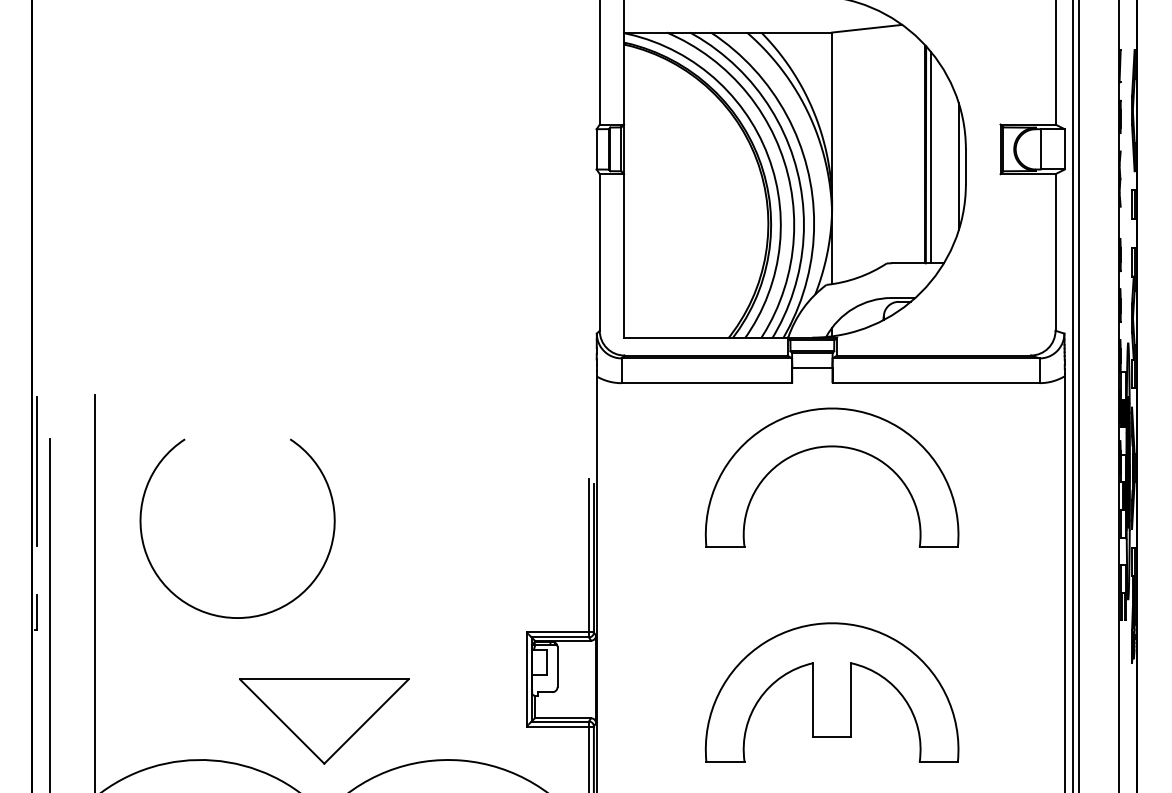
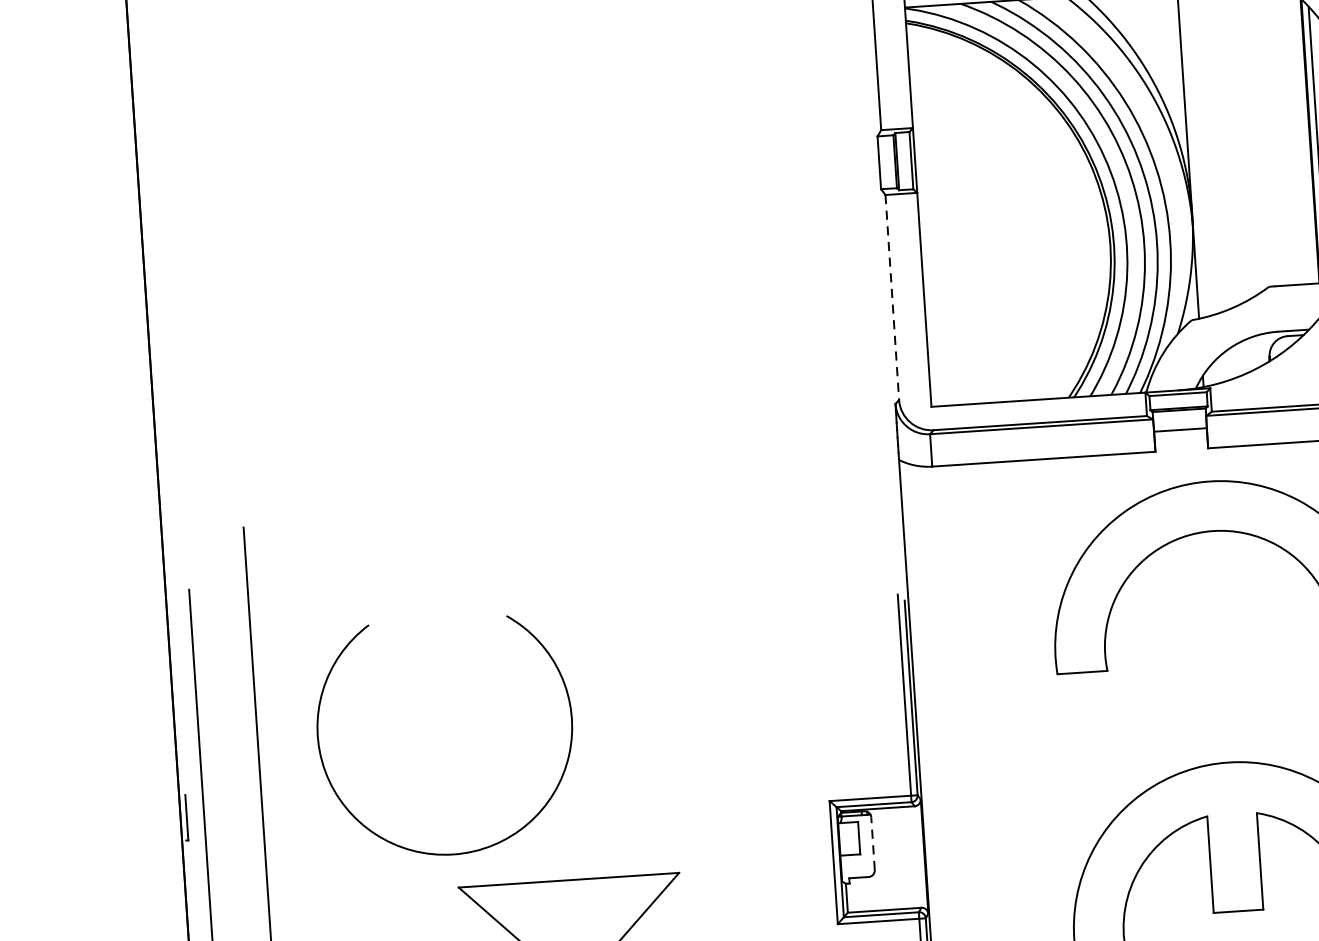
line: (599, 252) -> (891, 297), solid -> dashed
line: (36, 471) -> (174, 633), removed
arc: (231, 616) -> (445, 852), moved
line: (557, 666) -> (872, 842), solid -> dashed

